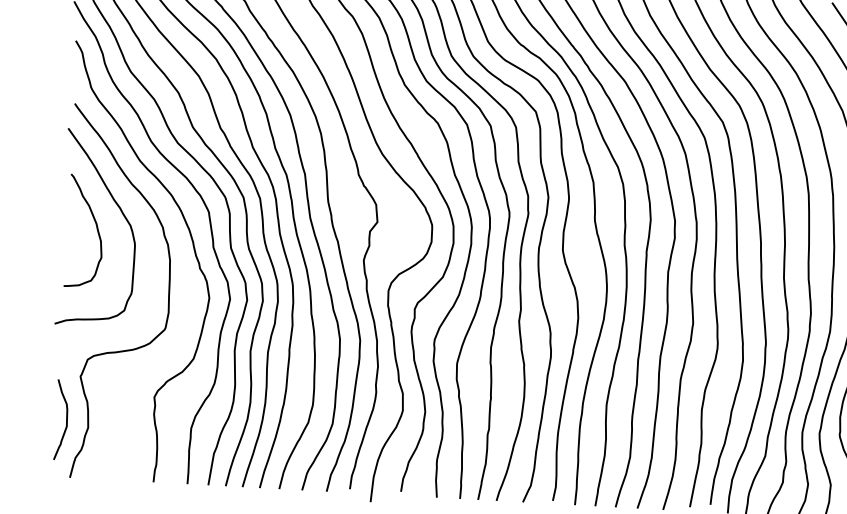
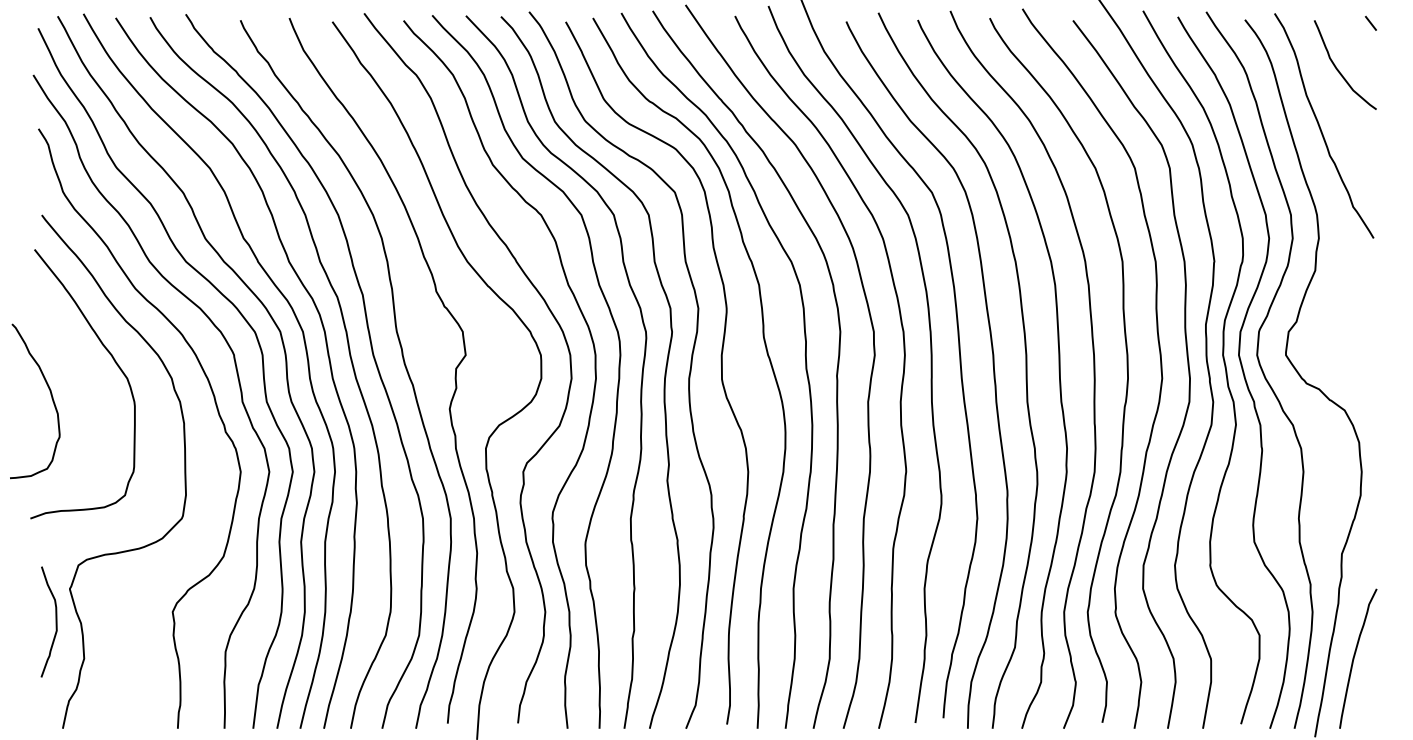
curve: (96, 227) -> (50, 395), moved
curve: (66, 419) -> (55, 621), moved

